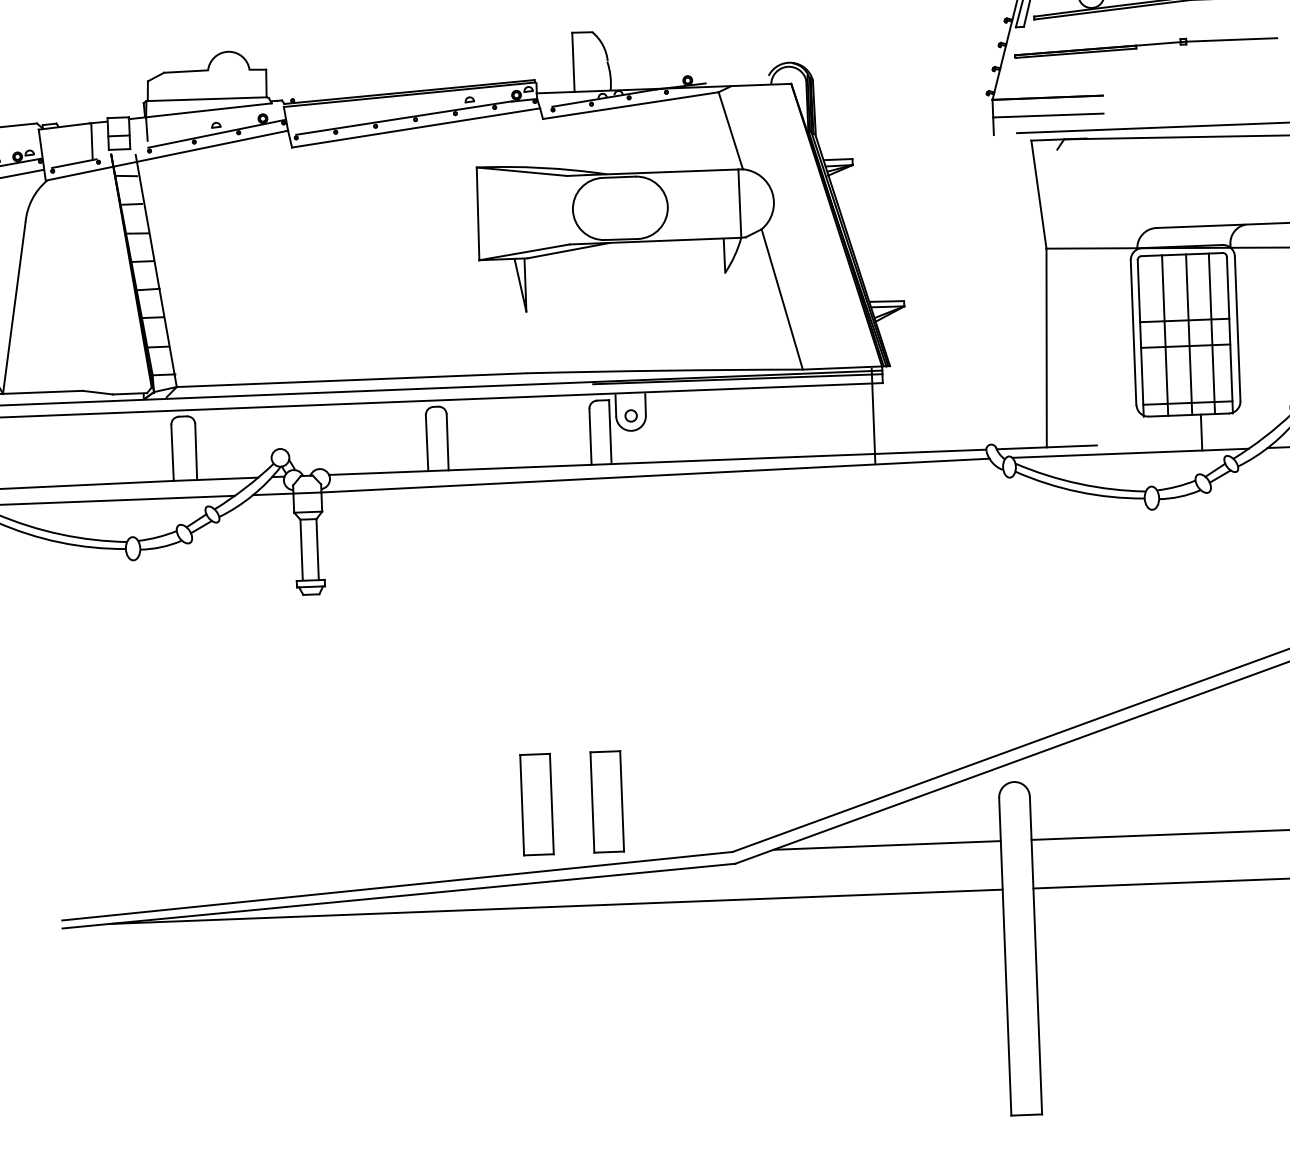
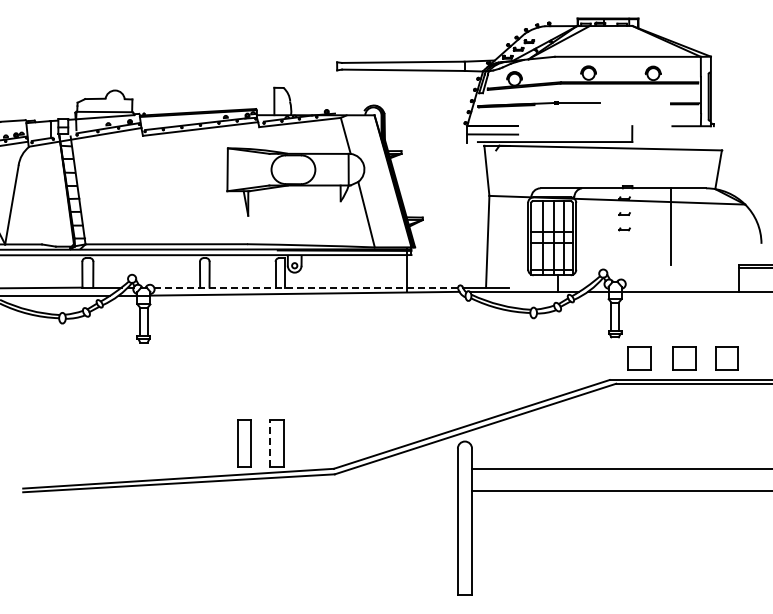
line: (658, 461) -> (306, 287), solid -> dashed
line: (593, 802) -> (270, 443), solid -> dashed
line: (885, 845) -> (404, 468), removed
line: (554, 907) -> (250, 491), removed

